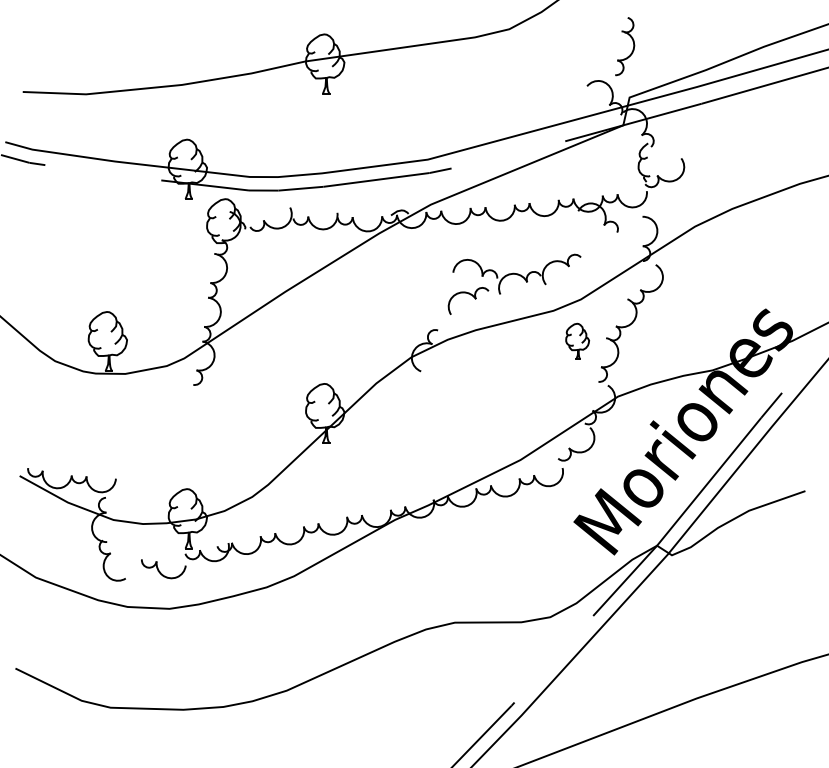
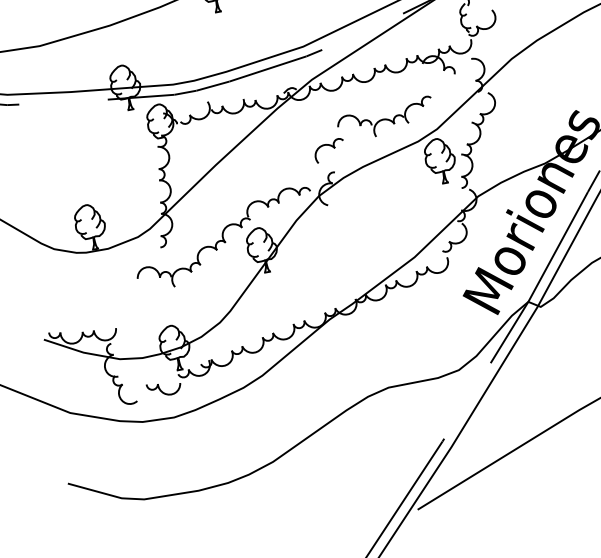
part: (468, 300) -> (329, 150), moved
part: (577, 341) -> (440, 161), size x1.67
part: (278, 389) -> (224, 238), added

